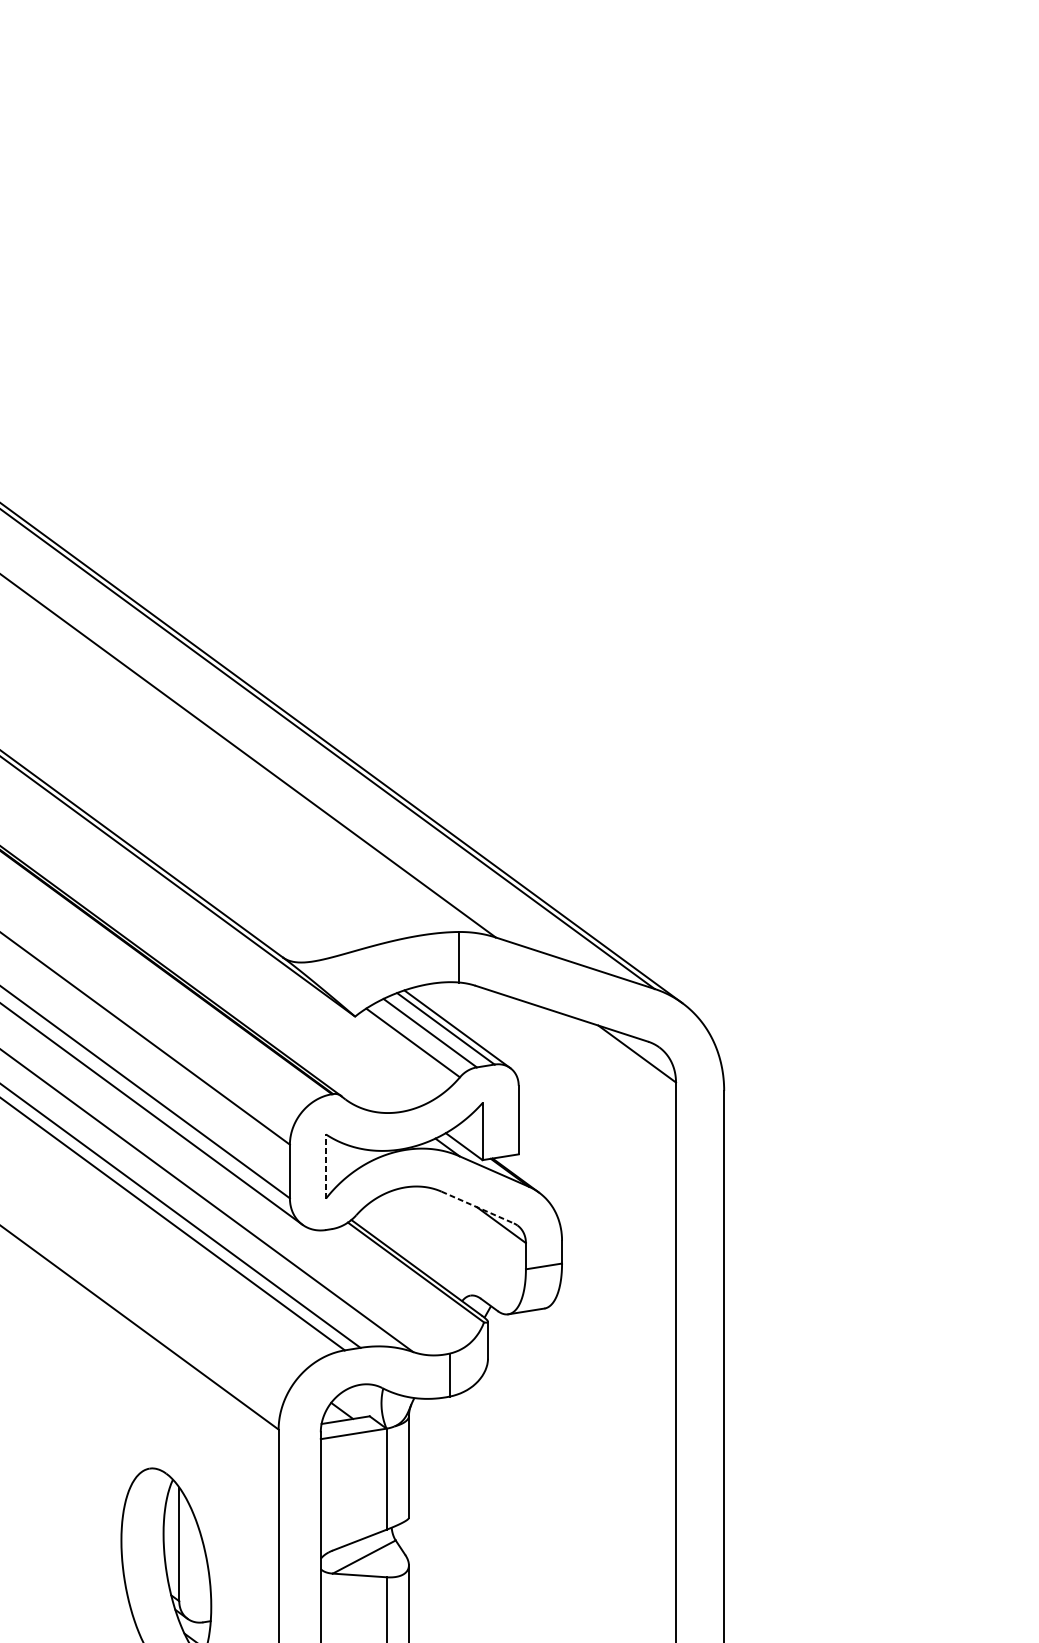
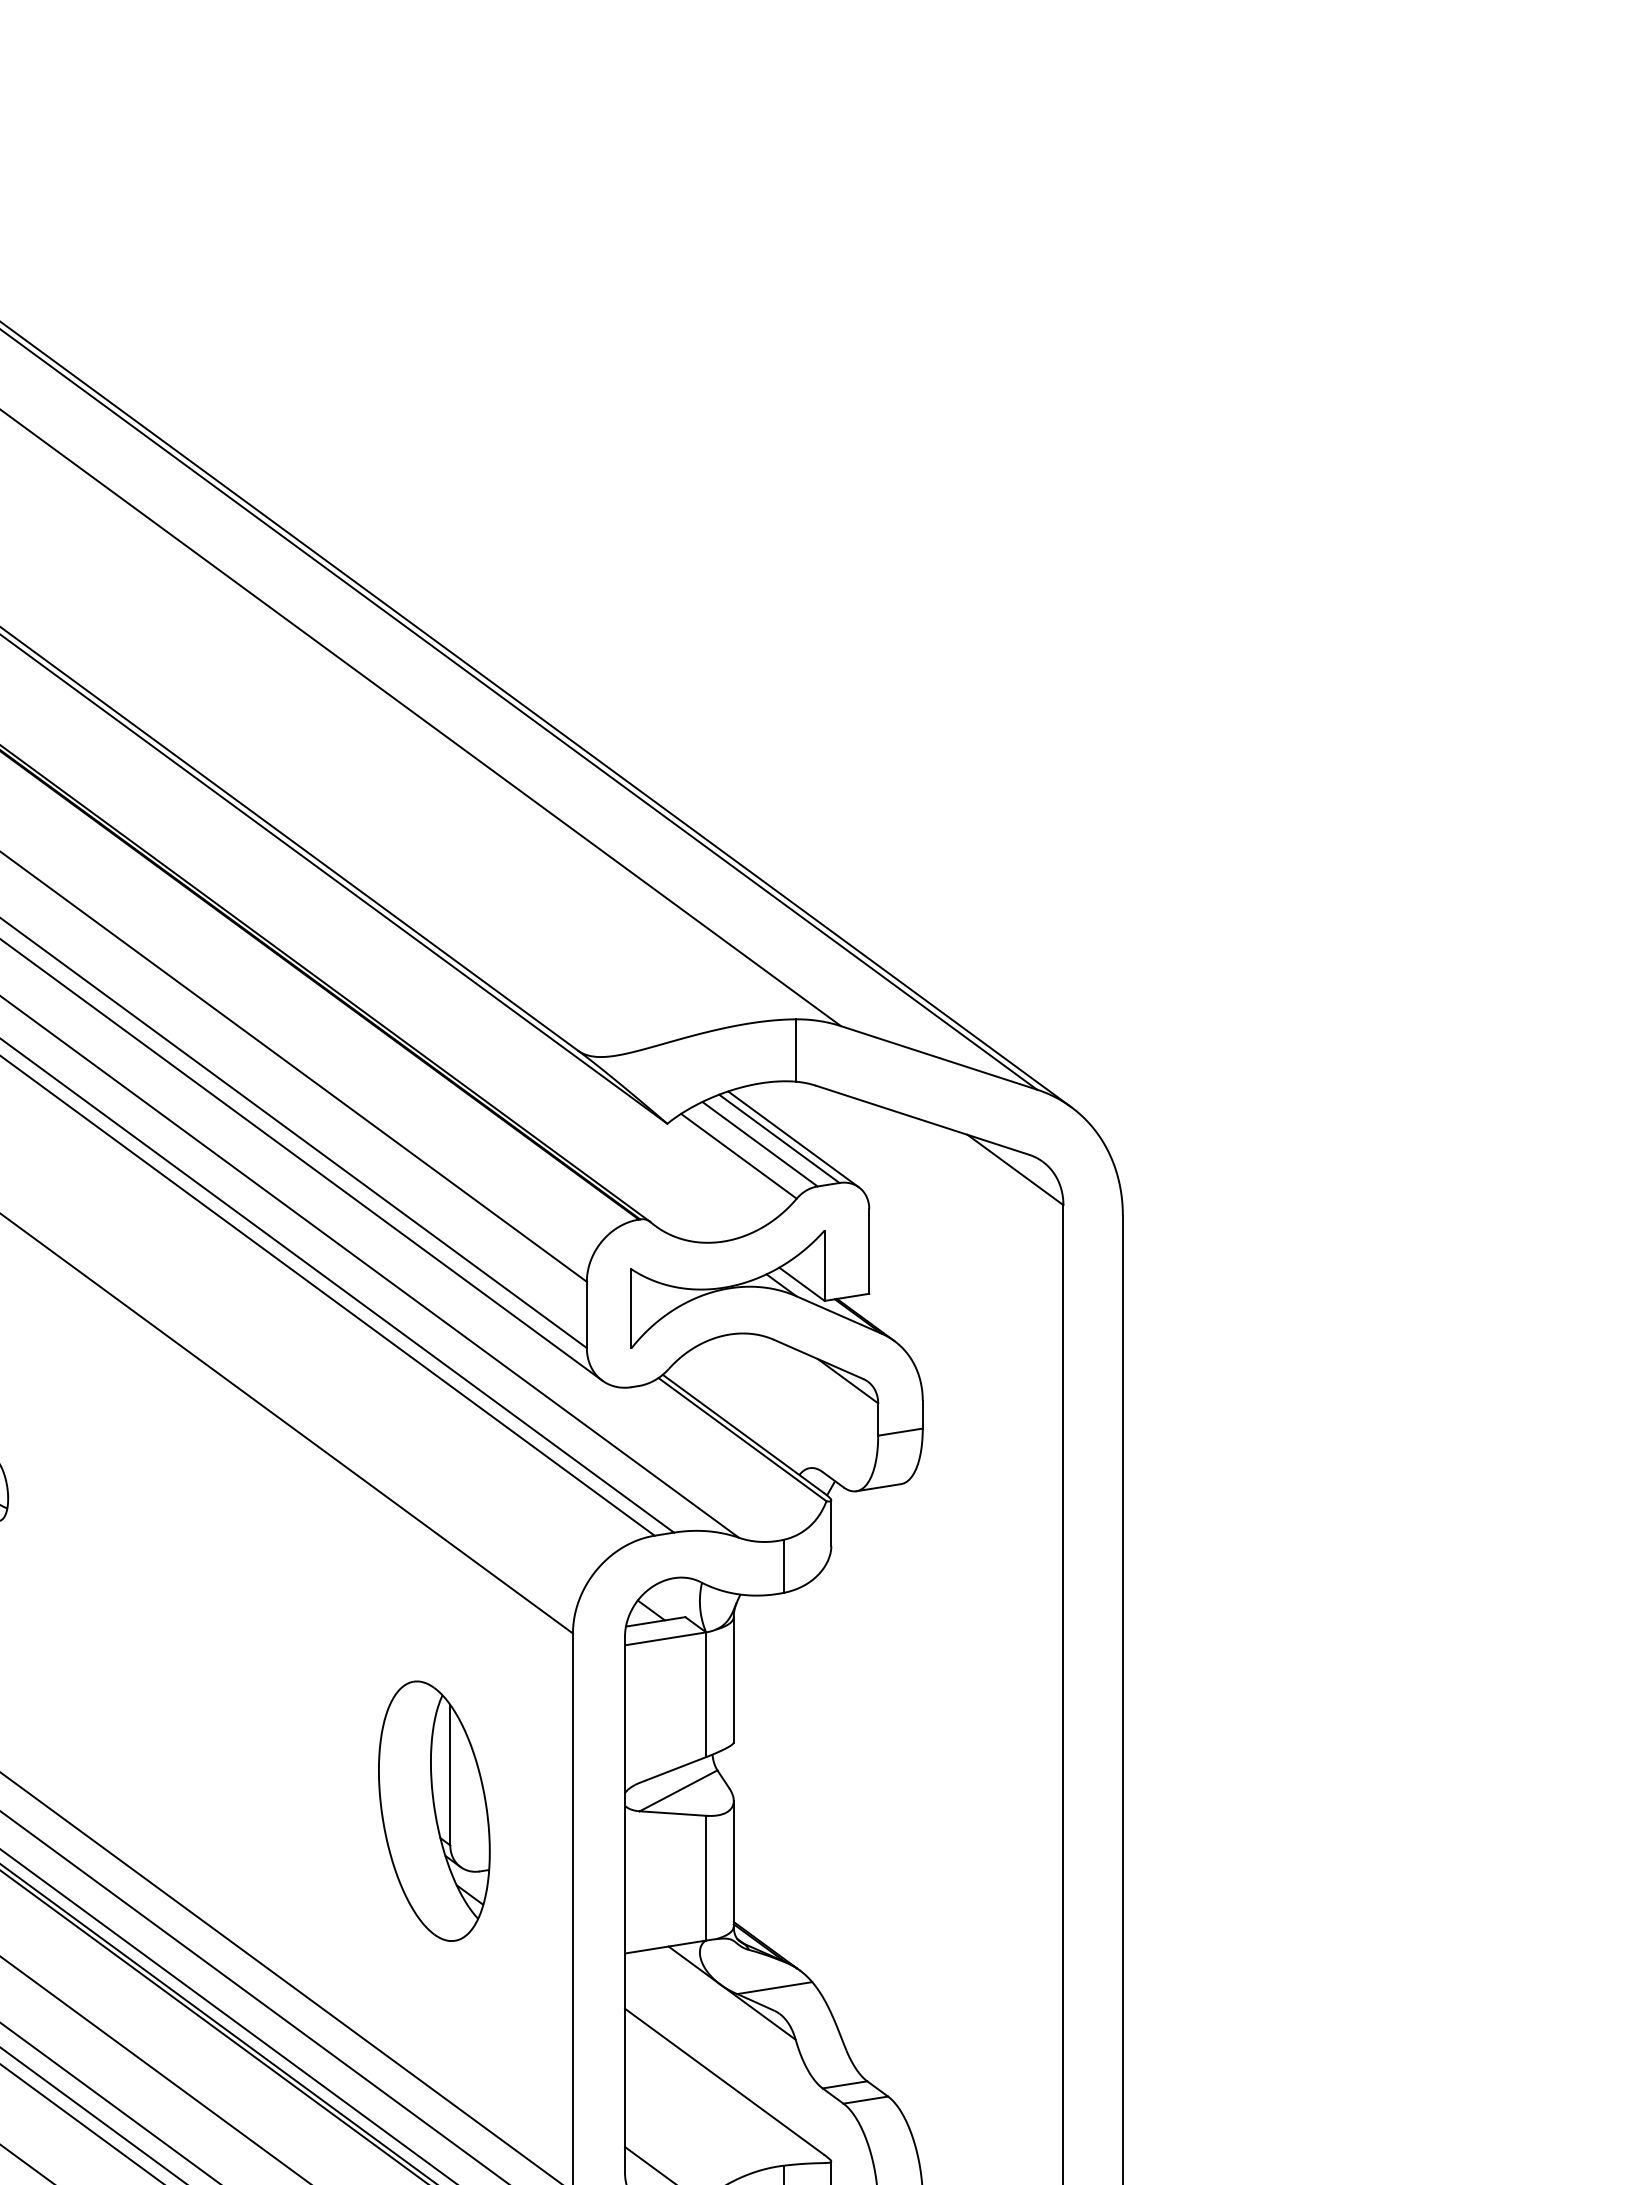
line: (326, 1166) -> (631, 1308), dashed -> solid
line: (477, 1207) -> (818, 1359), dashed -> solid

